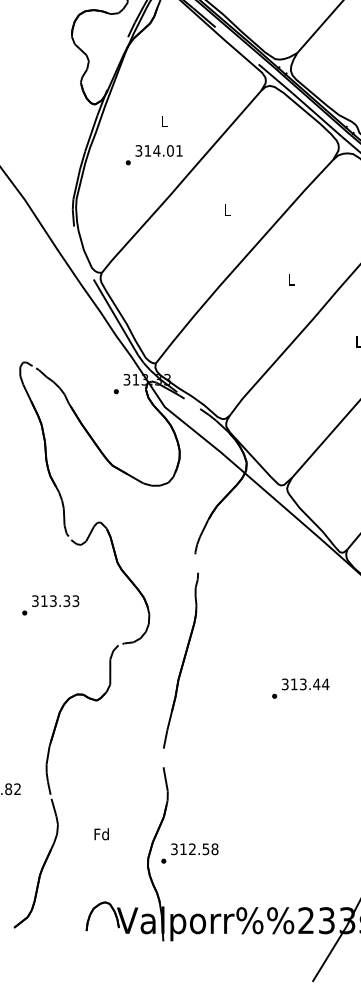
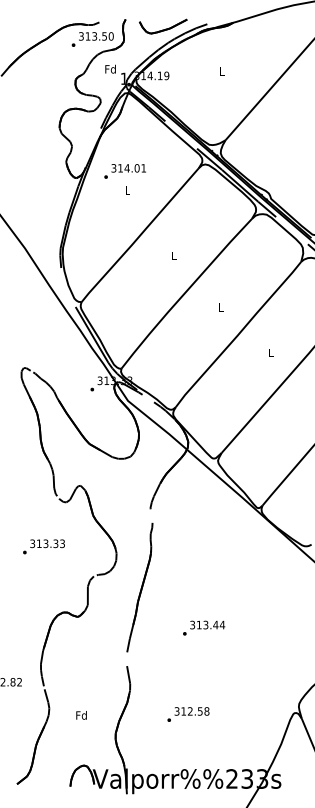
text: (153, 155) -> (124, 171), moved
text: (301, 687) -> (204, 627), moved
text: (189, 853) -> (188, 714), moved

